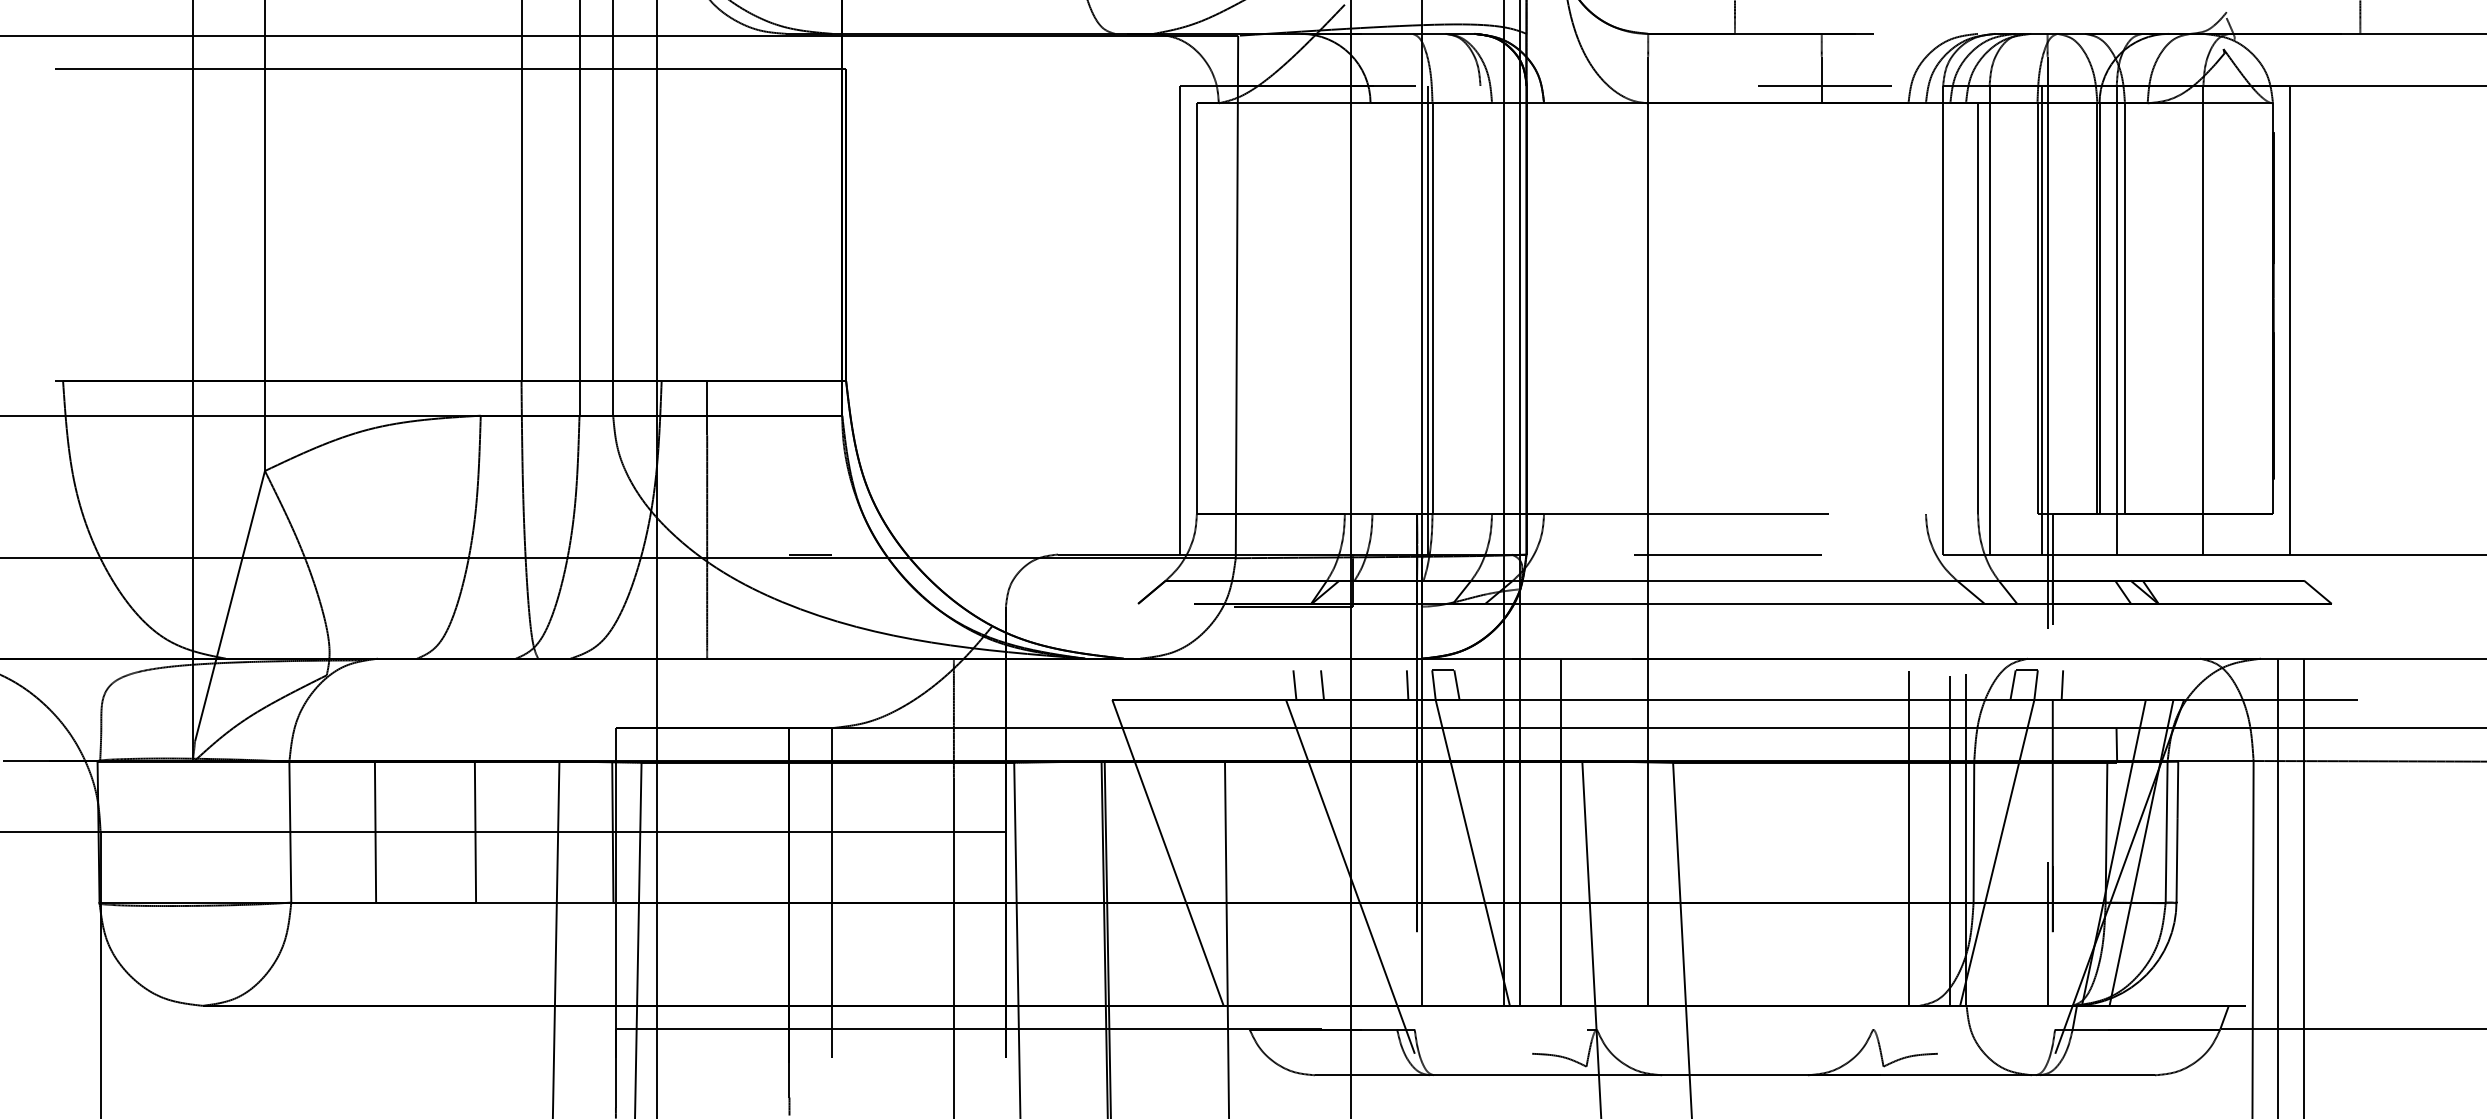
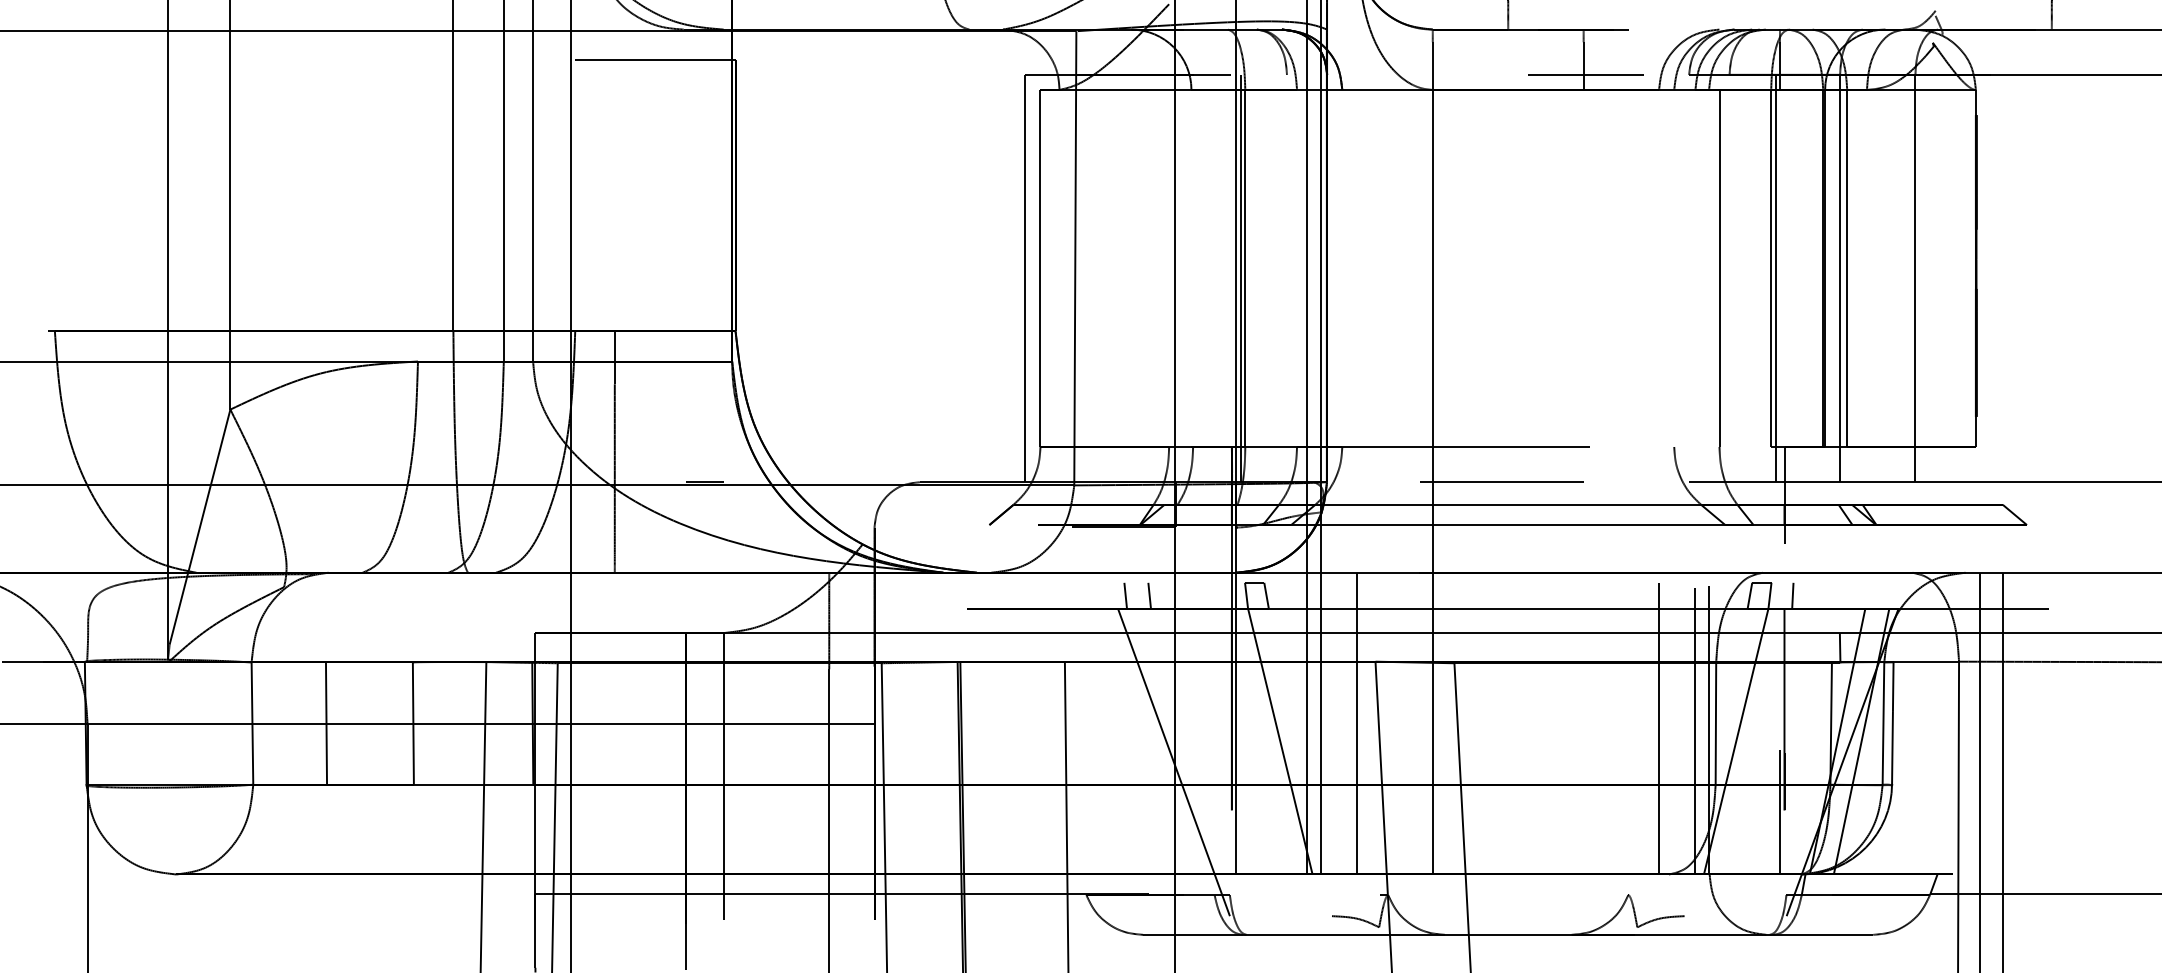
line: (358, 68) -> (311, 59), removed
line: (1943, 320) -> (1689, 278), removed
line: (1989, 320) -> (1729, 278), removed
line: (2289, 320) -> (1990, 278), removed
line: (2047, 365) -> (1779, 317), removed
line: (1407, 684) -> (1223, 595), removed
line: (1168, 852) -> (1015, 741), removed

